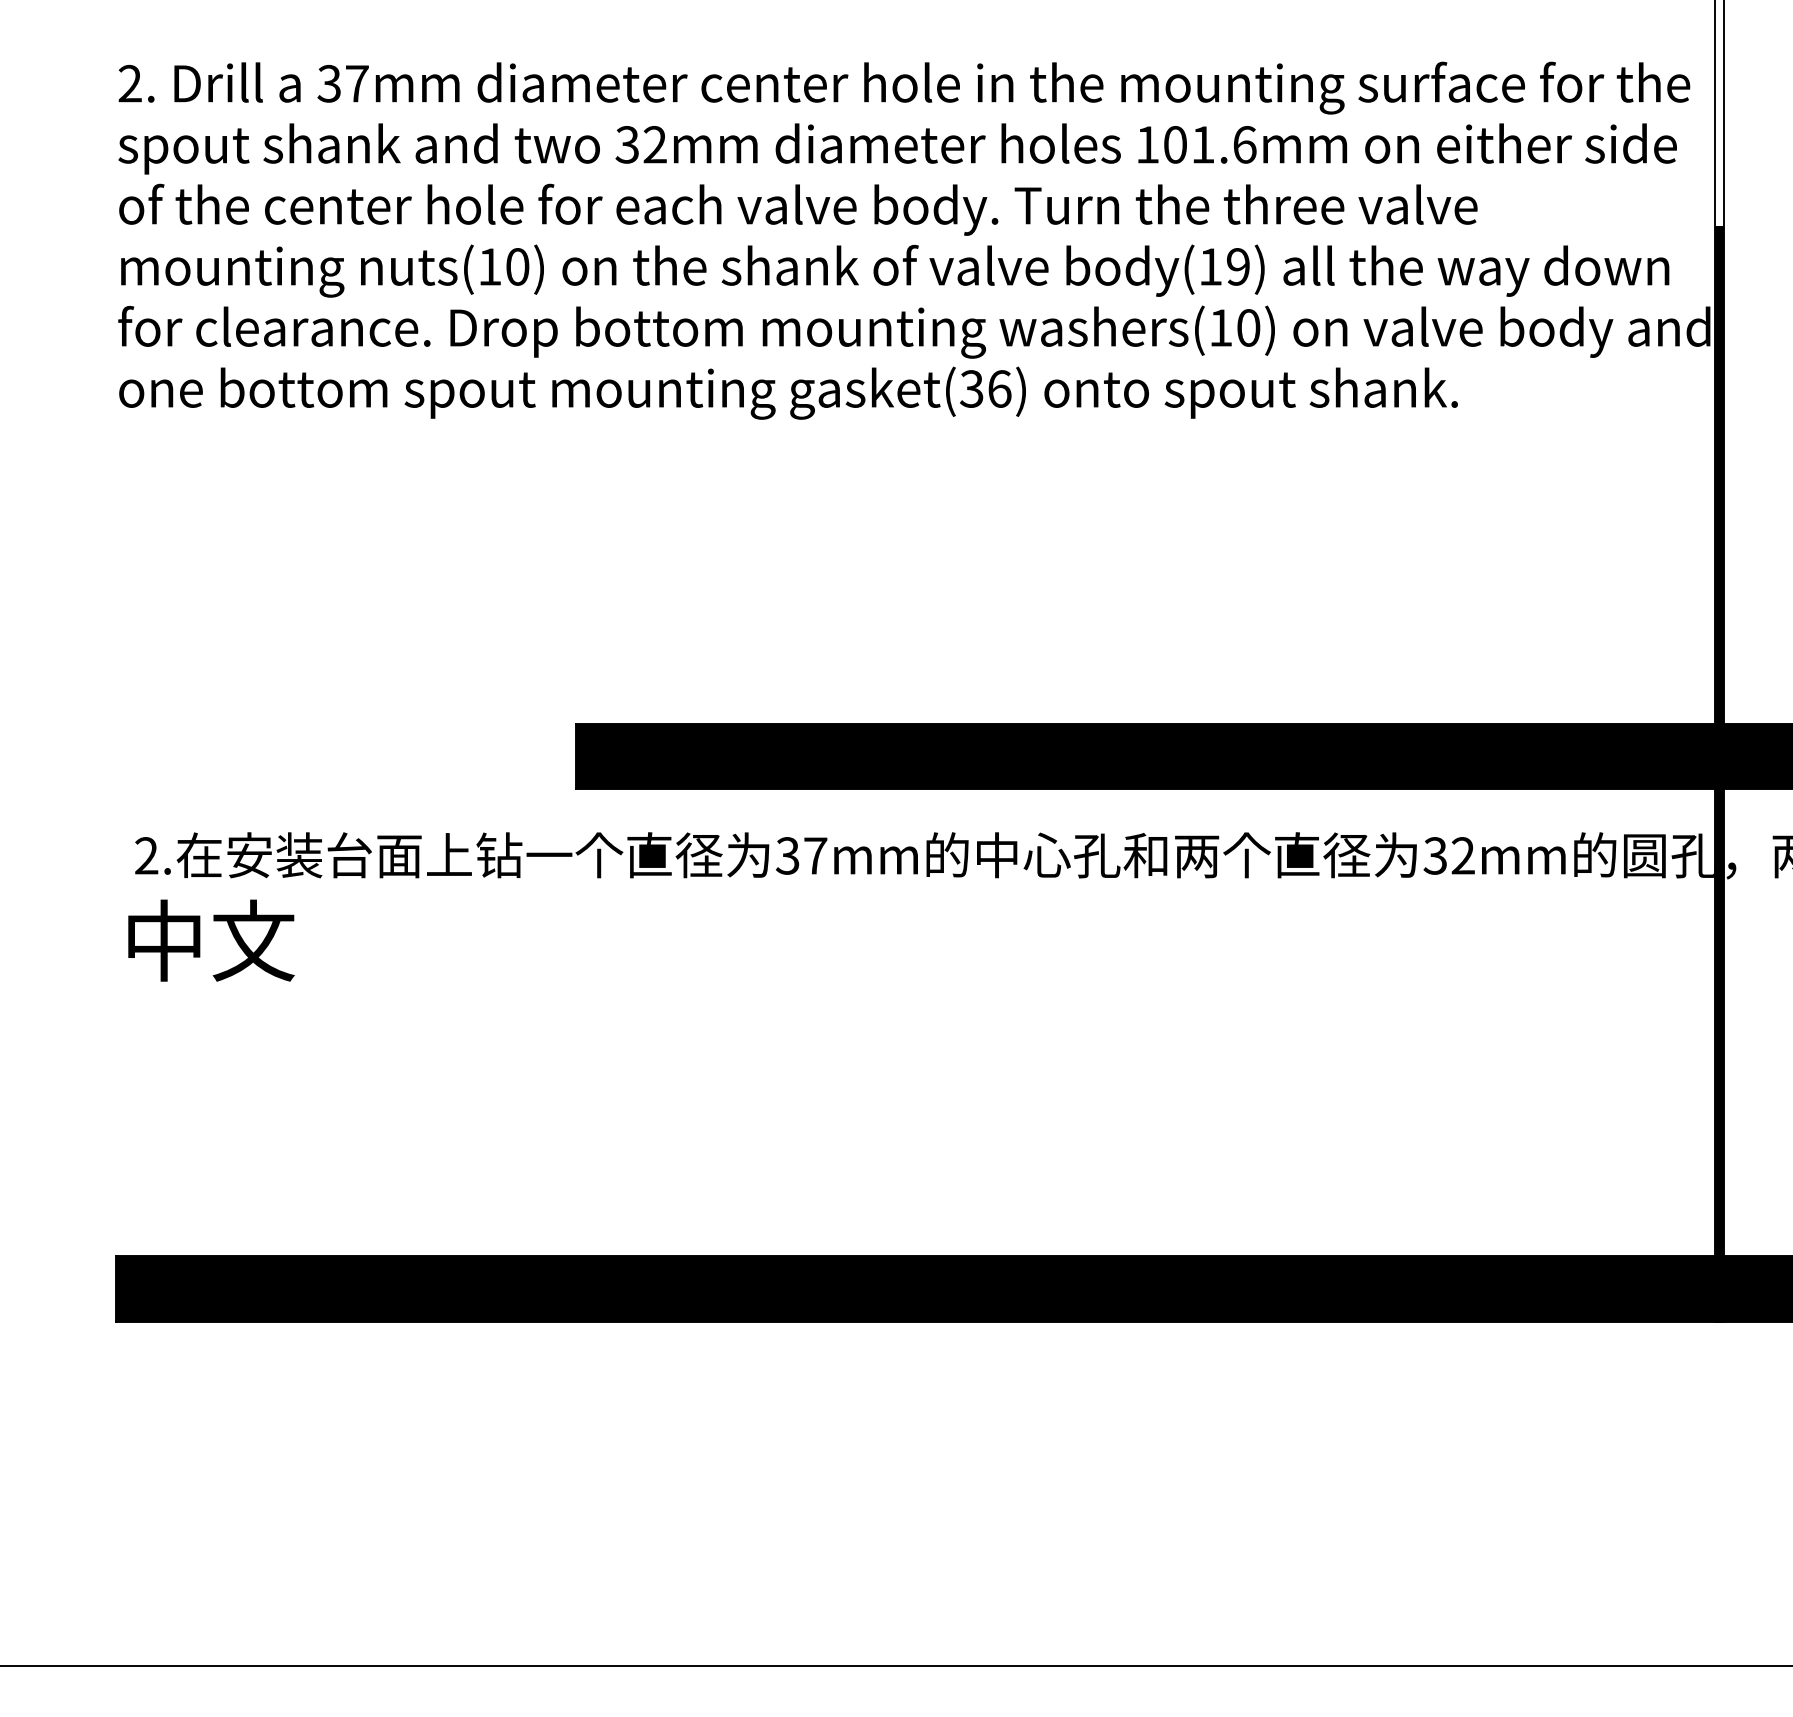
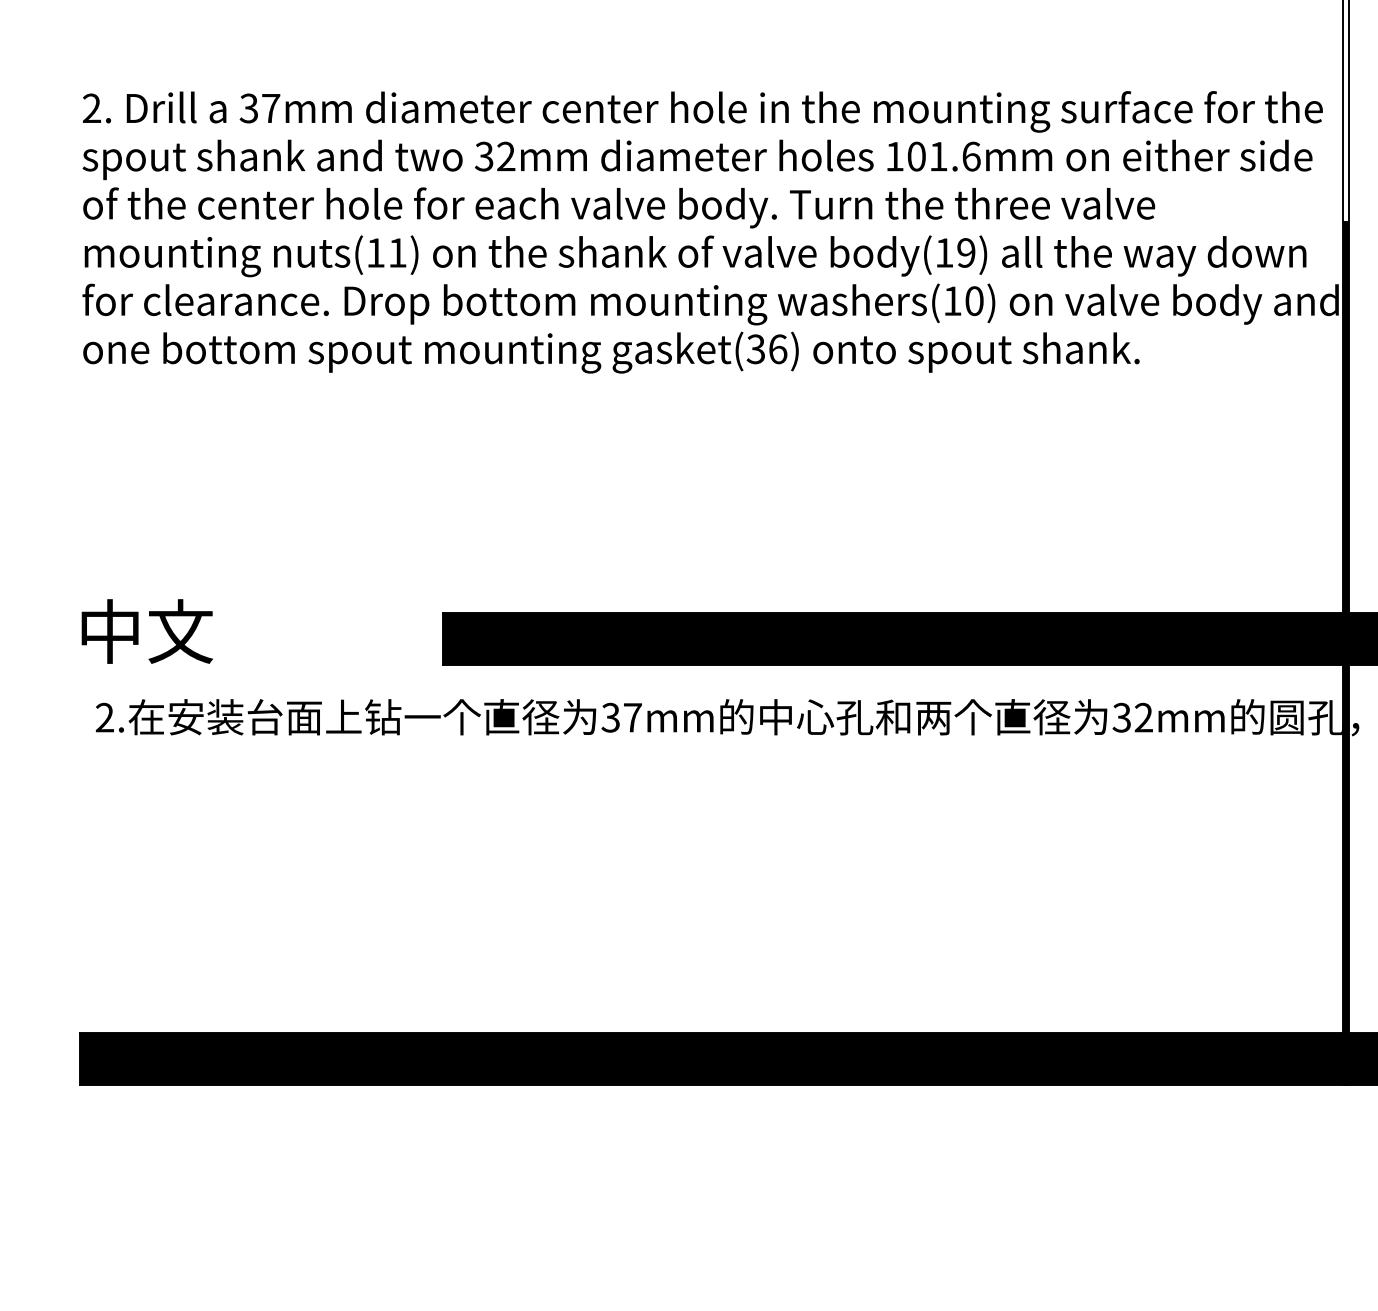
text: (517, 266) -> (397, 252), nuts(10) -> nuts(11)
text: (211, 940) -> (147, 631), moved

